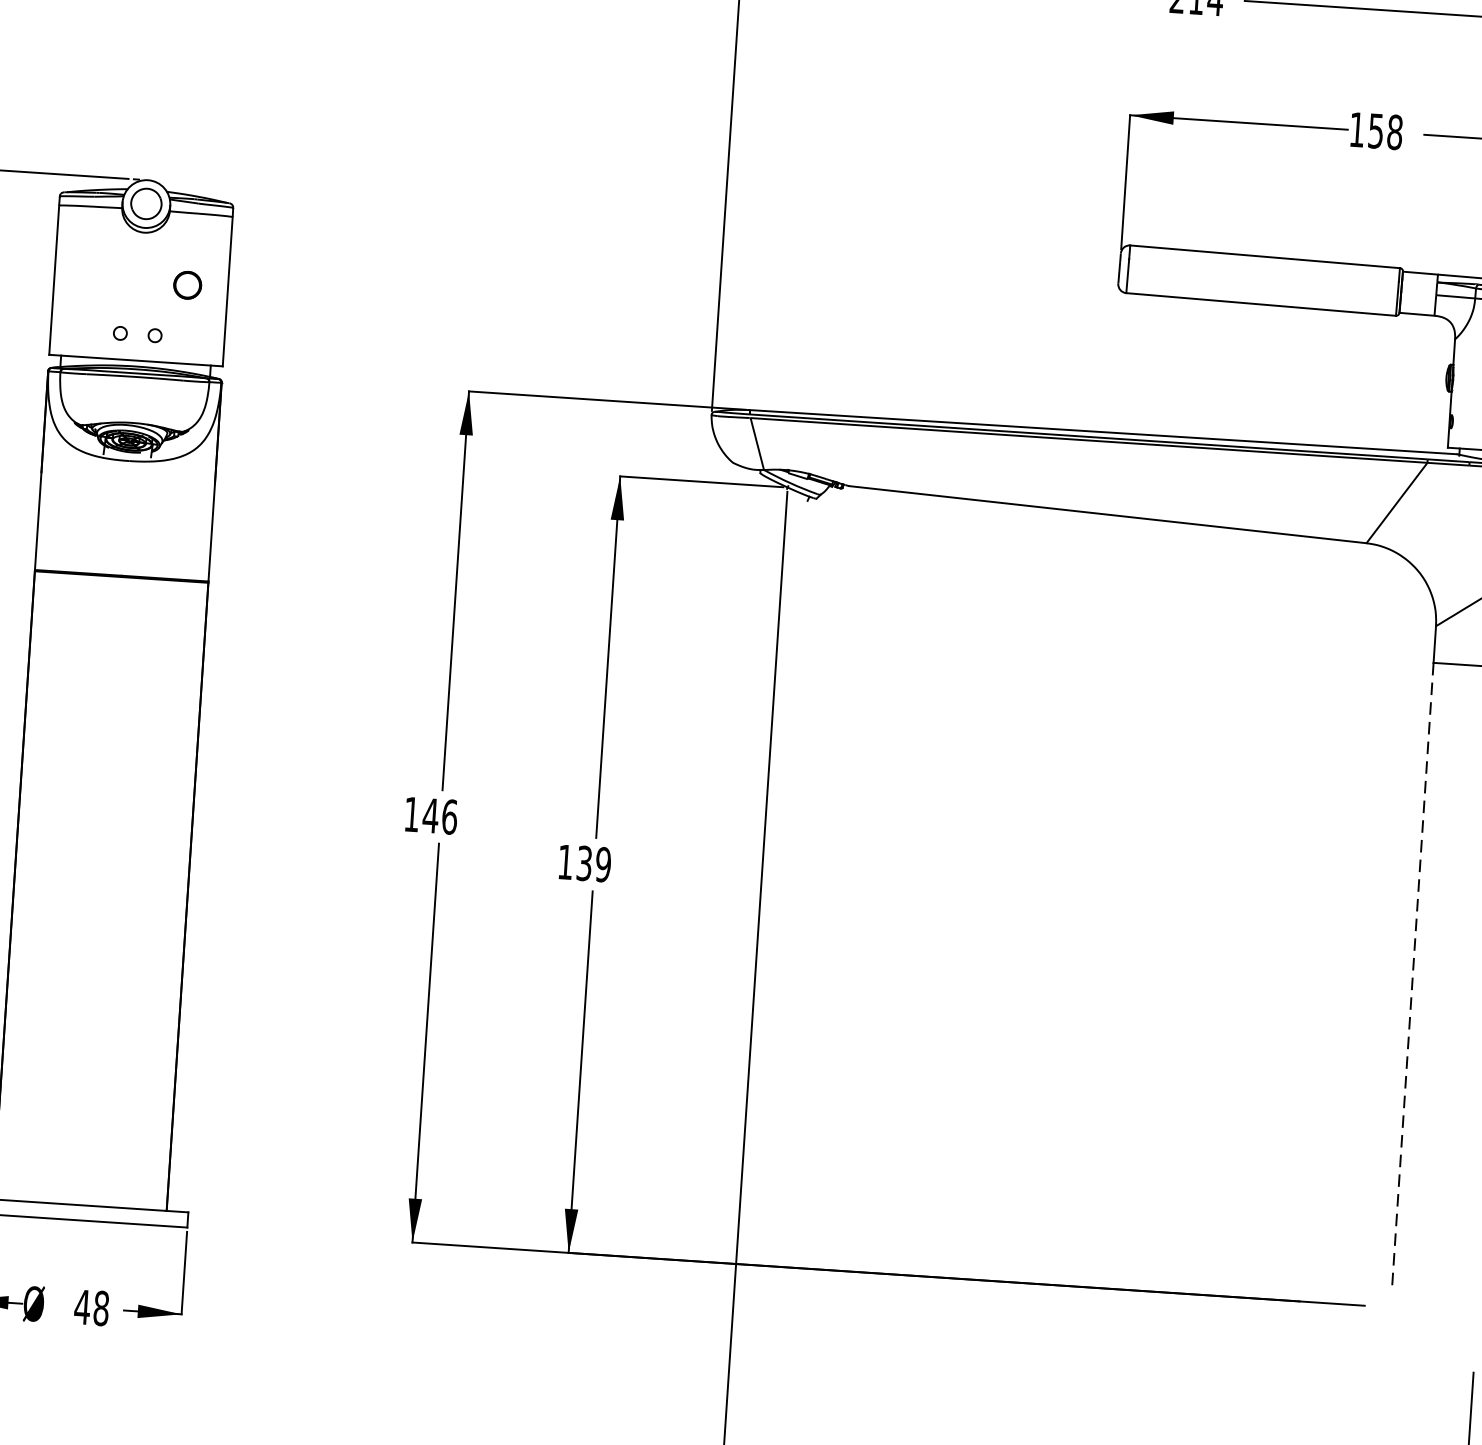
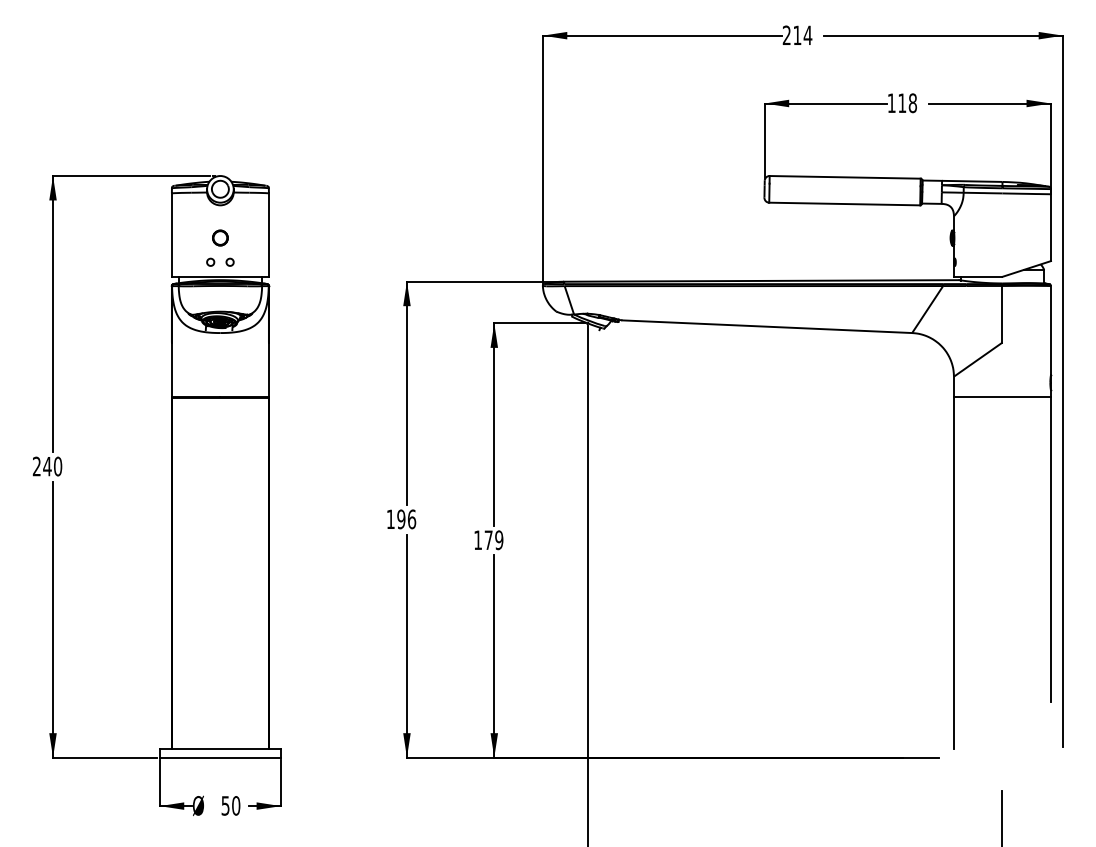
text: (1376, 131) -> (902, 103), 158 -> 118
circle: (187, 284) -> (220, 237), moved
text: (431, 816) -> (401, 519), 146 -> 196
text: (584, 863) -> (488, 540), 139 -> 179
line: (1411, 978) -> (953, 573), dashed -> solid
text: (91, 1307) -> (230, 805), 48 -> 50

